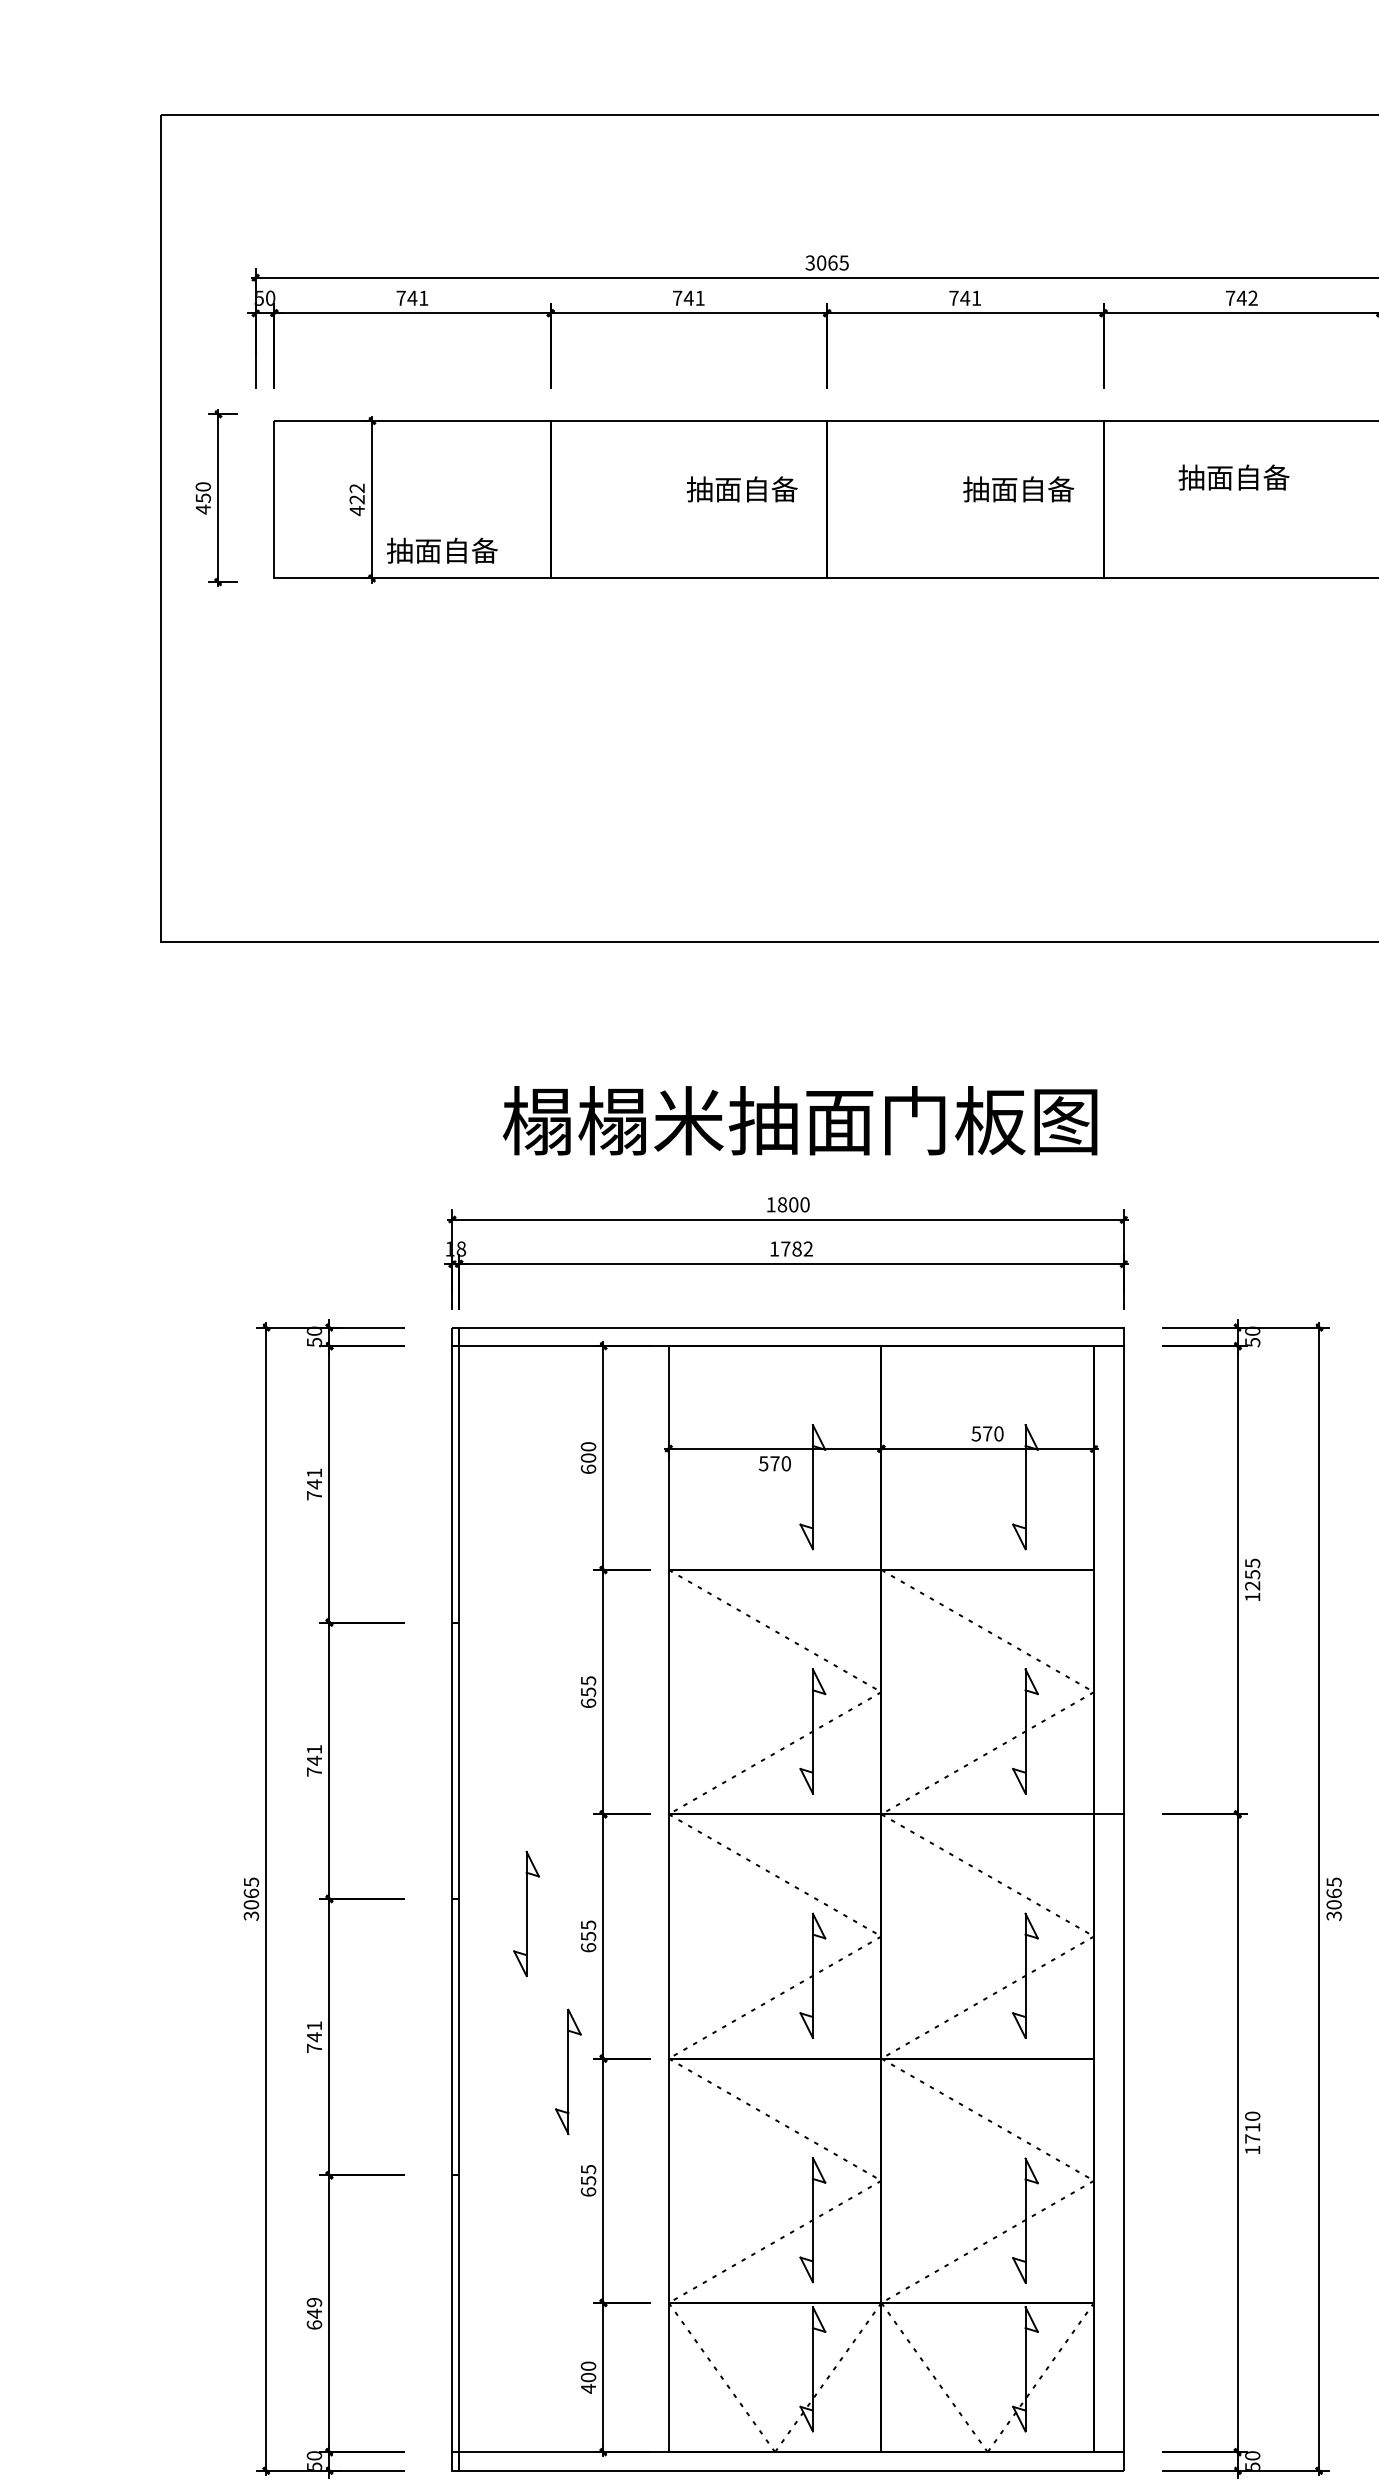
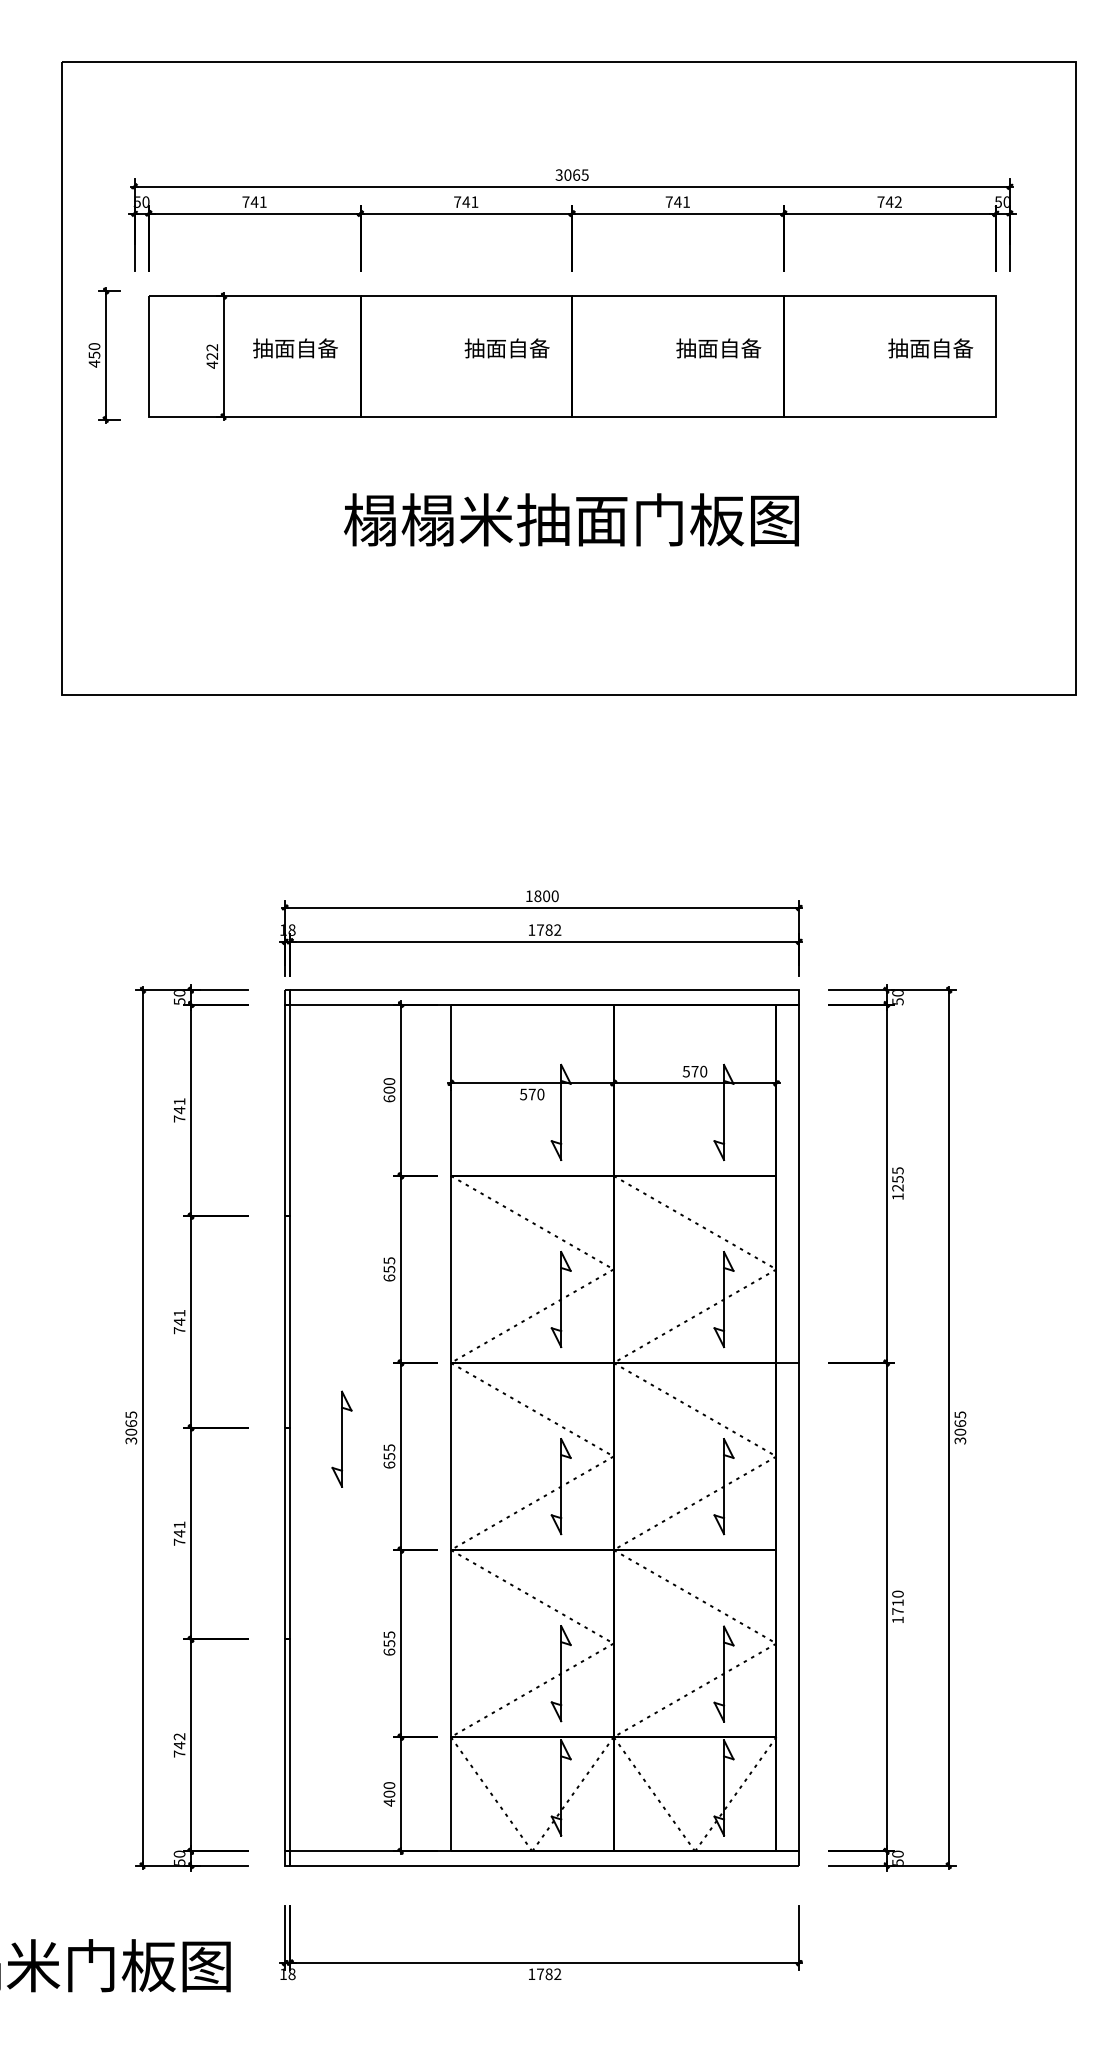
text: (1233, 477) -> (930, 348), moved
text: (442, 550) -> (295, 348), moved
text: (800, 1120) -> (571, 519), moved
part: (567, 2070) -> (373, 1559), removed
text: (314, 2313) -> (179, 1745), 649 -> 742

